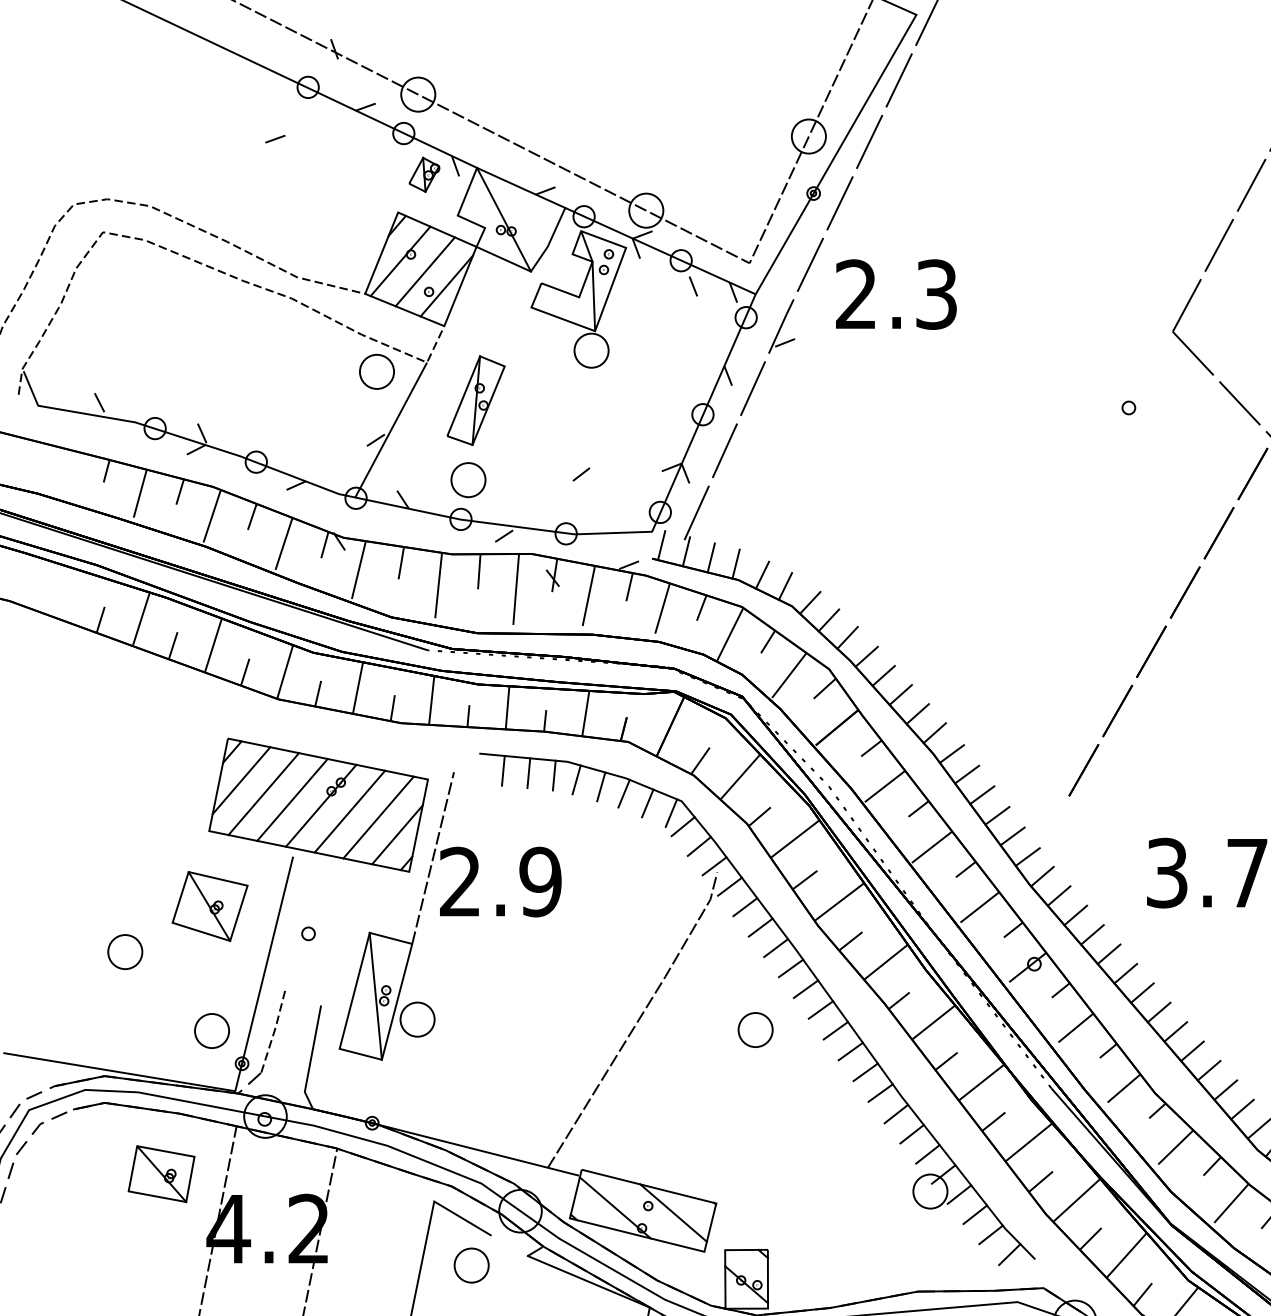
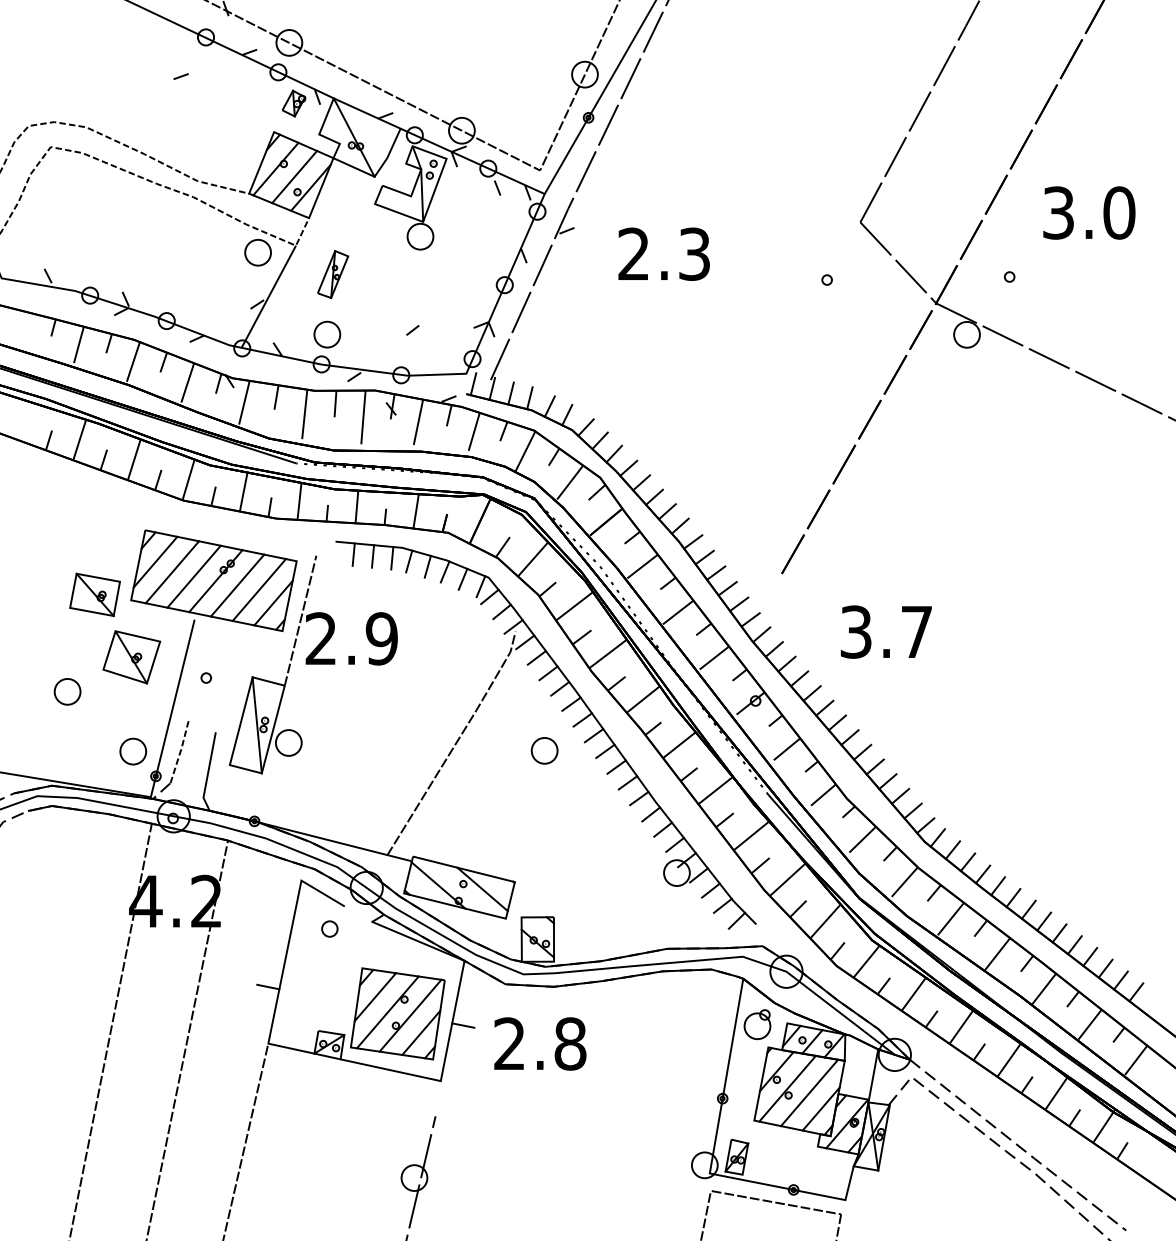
text: (895, 293) -> (663, 253), moved
part: (475, 400) -> (332, 274), size x0.7
part: (160, 1173) -> (94, 594), moved
part: (471, 1264) -> (329, 928), size x0.6

